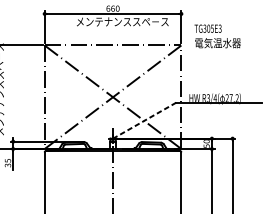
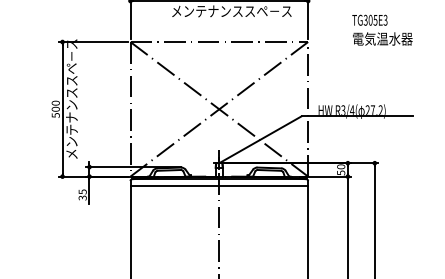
text: (217, 35) -> (382, 29), moved
line: (144, 121) -> (260, 140), dashed -> solid
line: (113, 156) -> (219, 186), added

